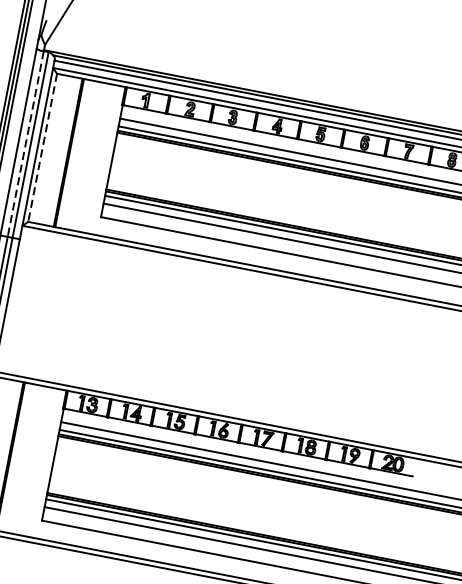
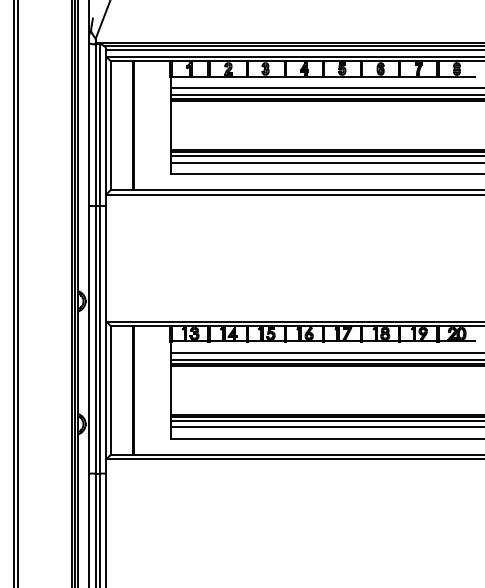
line: (25, 144) -> (95, 125), dashed -> solid
line: (42, 147) -> (110, 125), dashed -> solid

